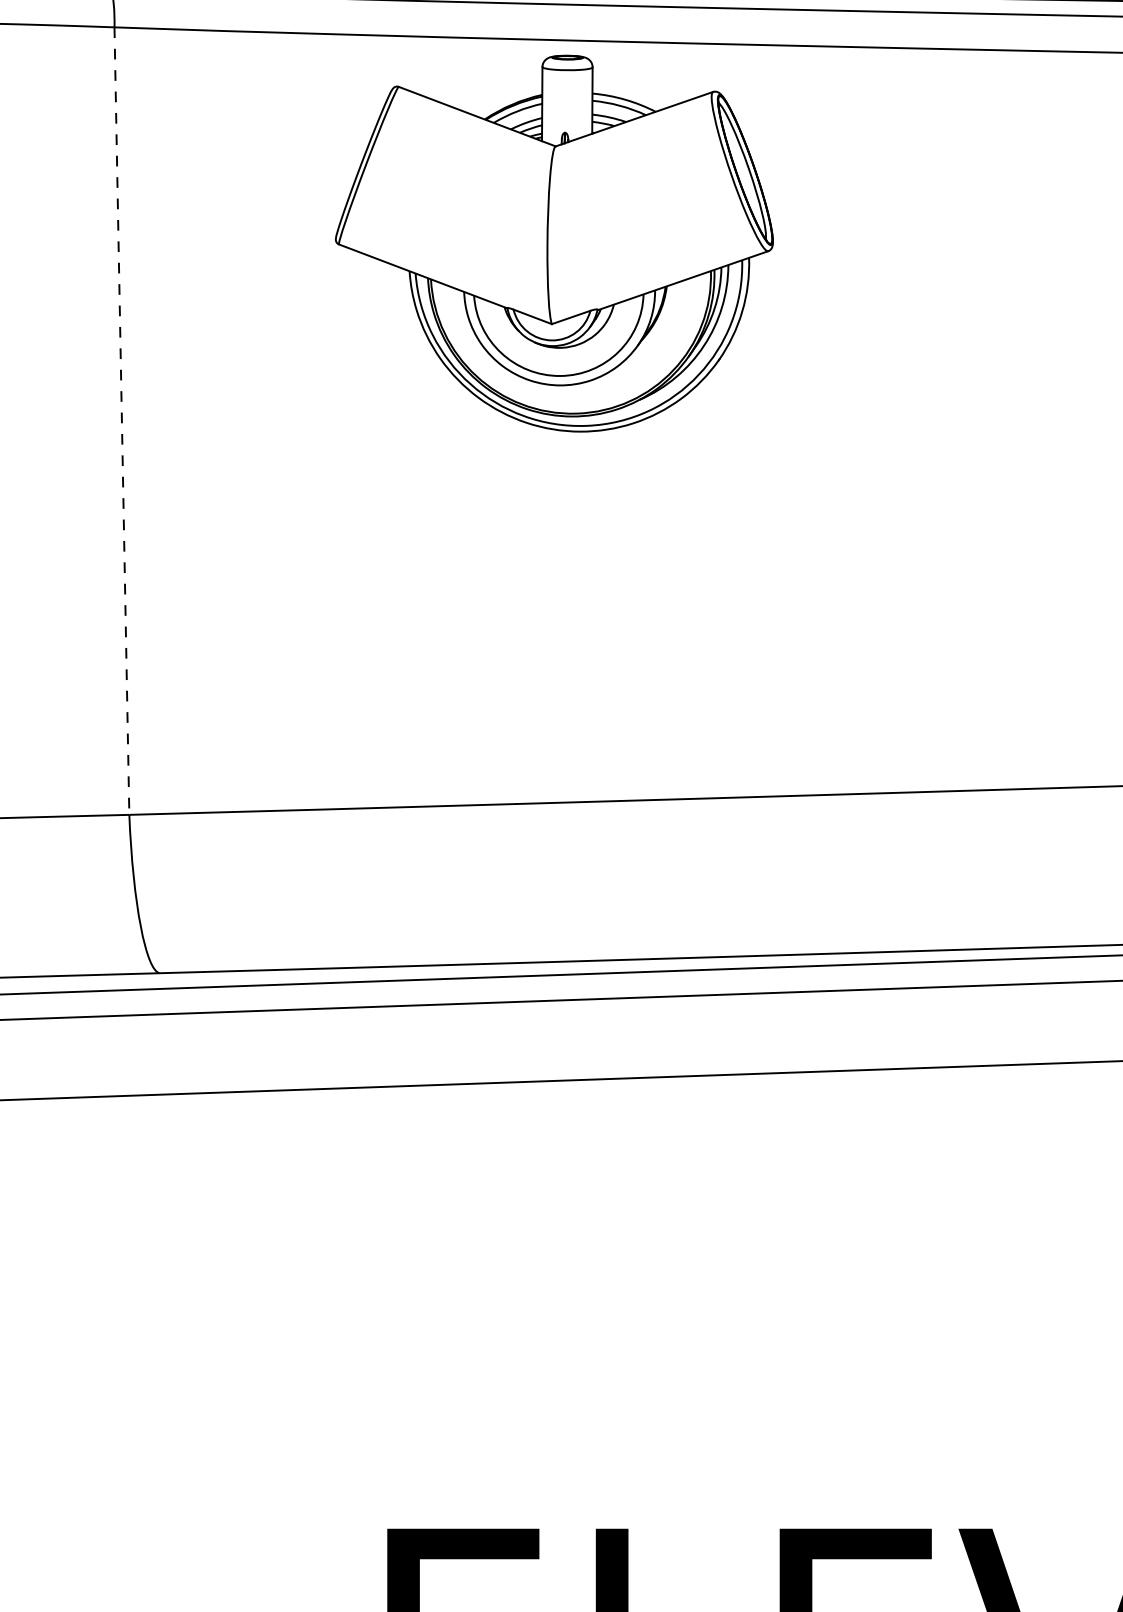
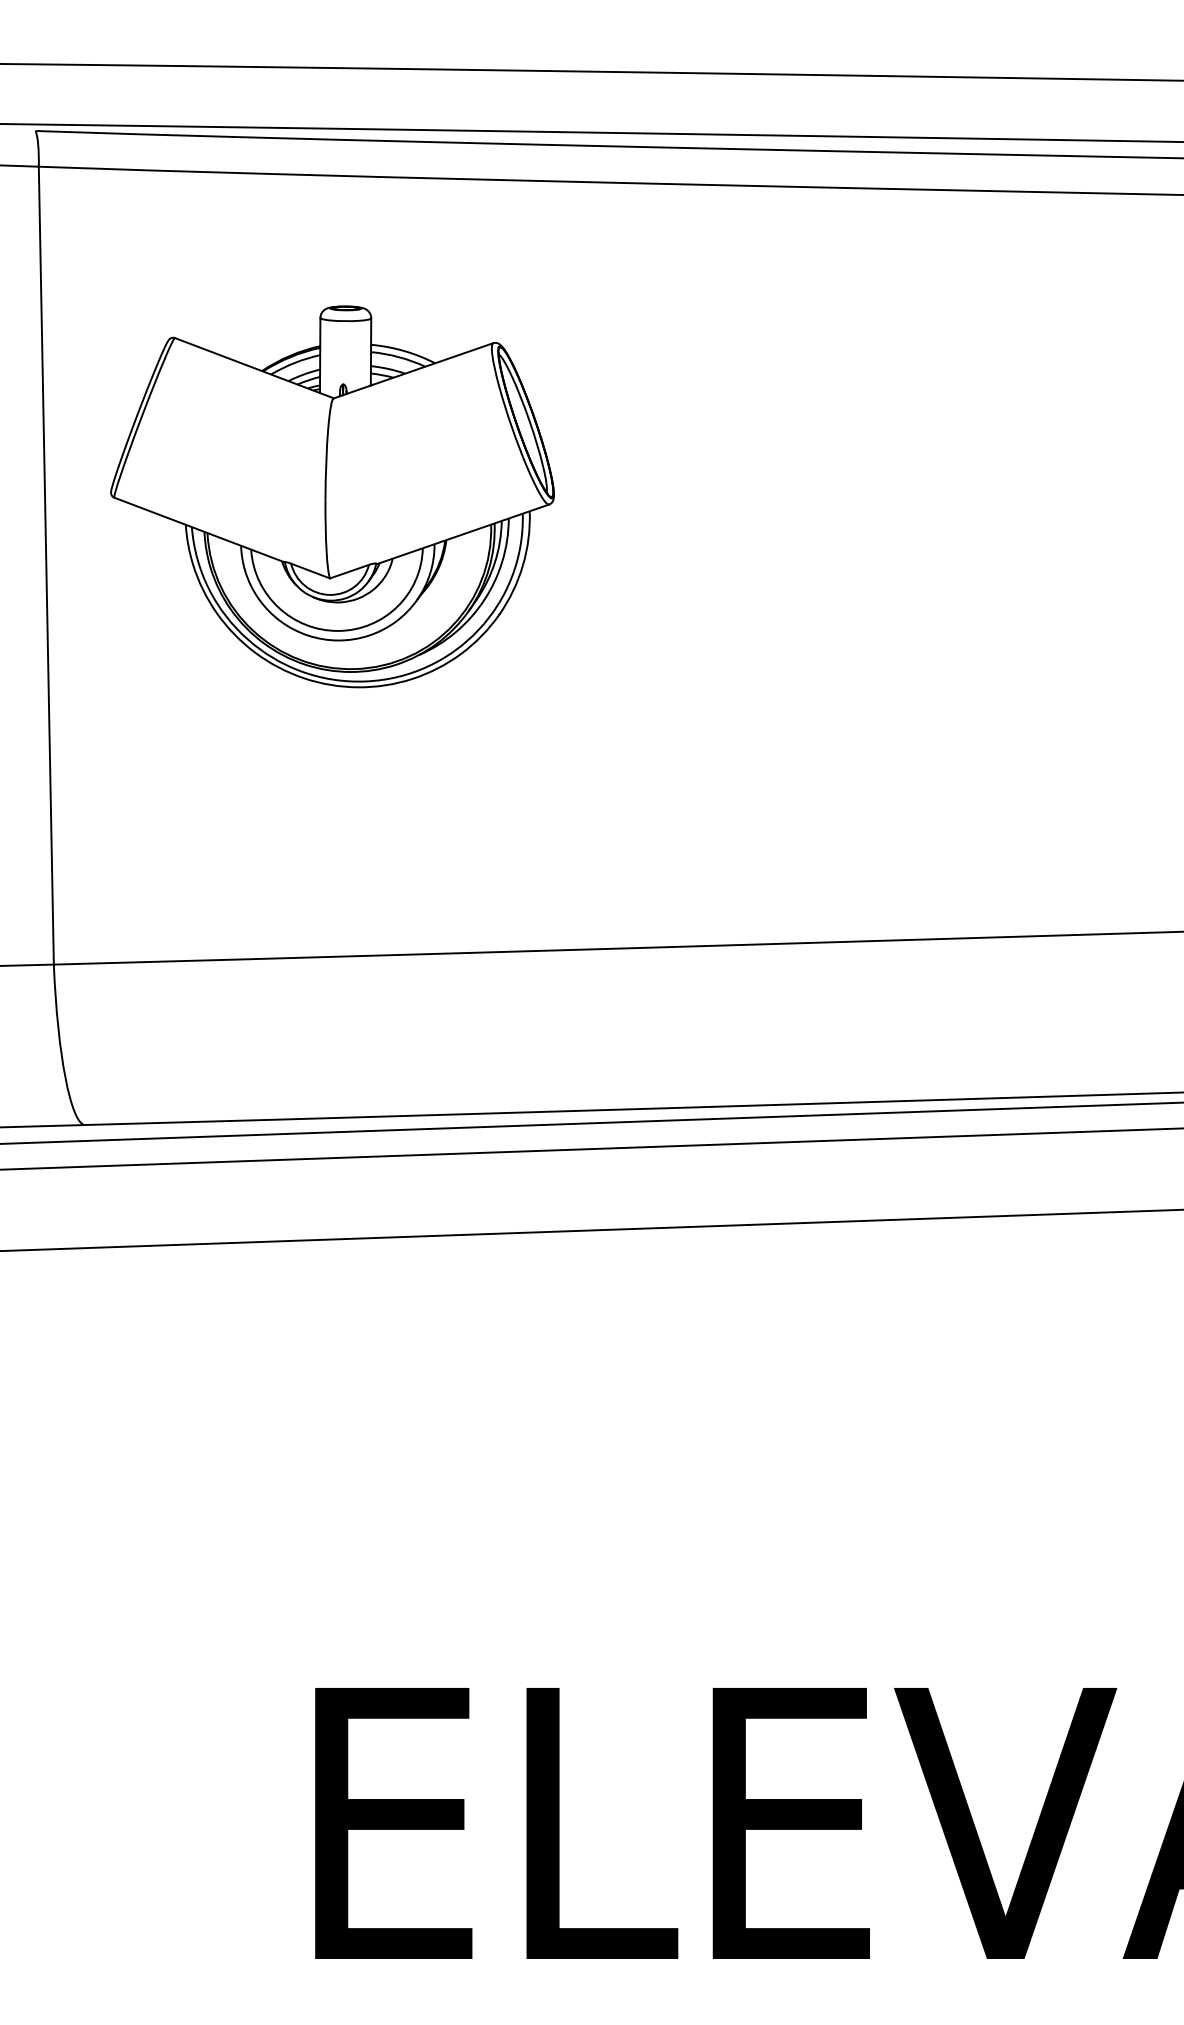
part: (554, 243) -> (332, 496), moved
line: (122, 421) -> (46, 566), dashed -> solid

